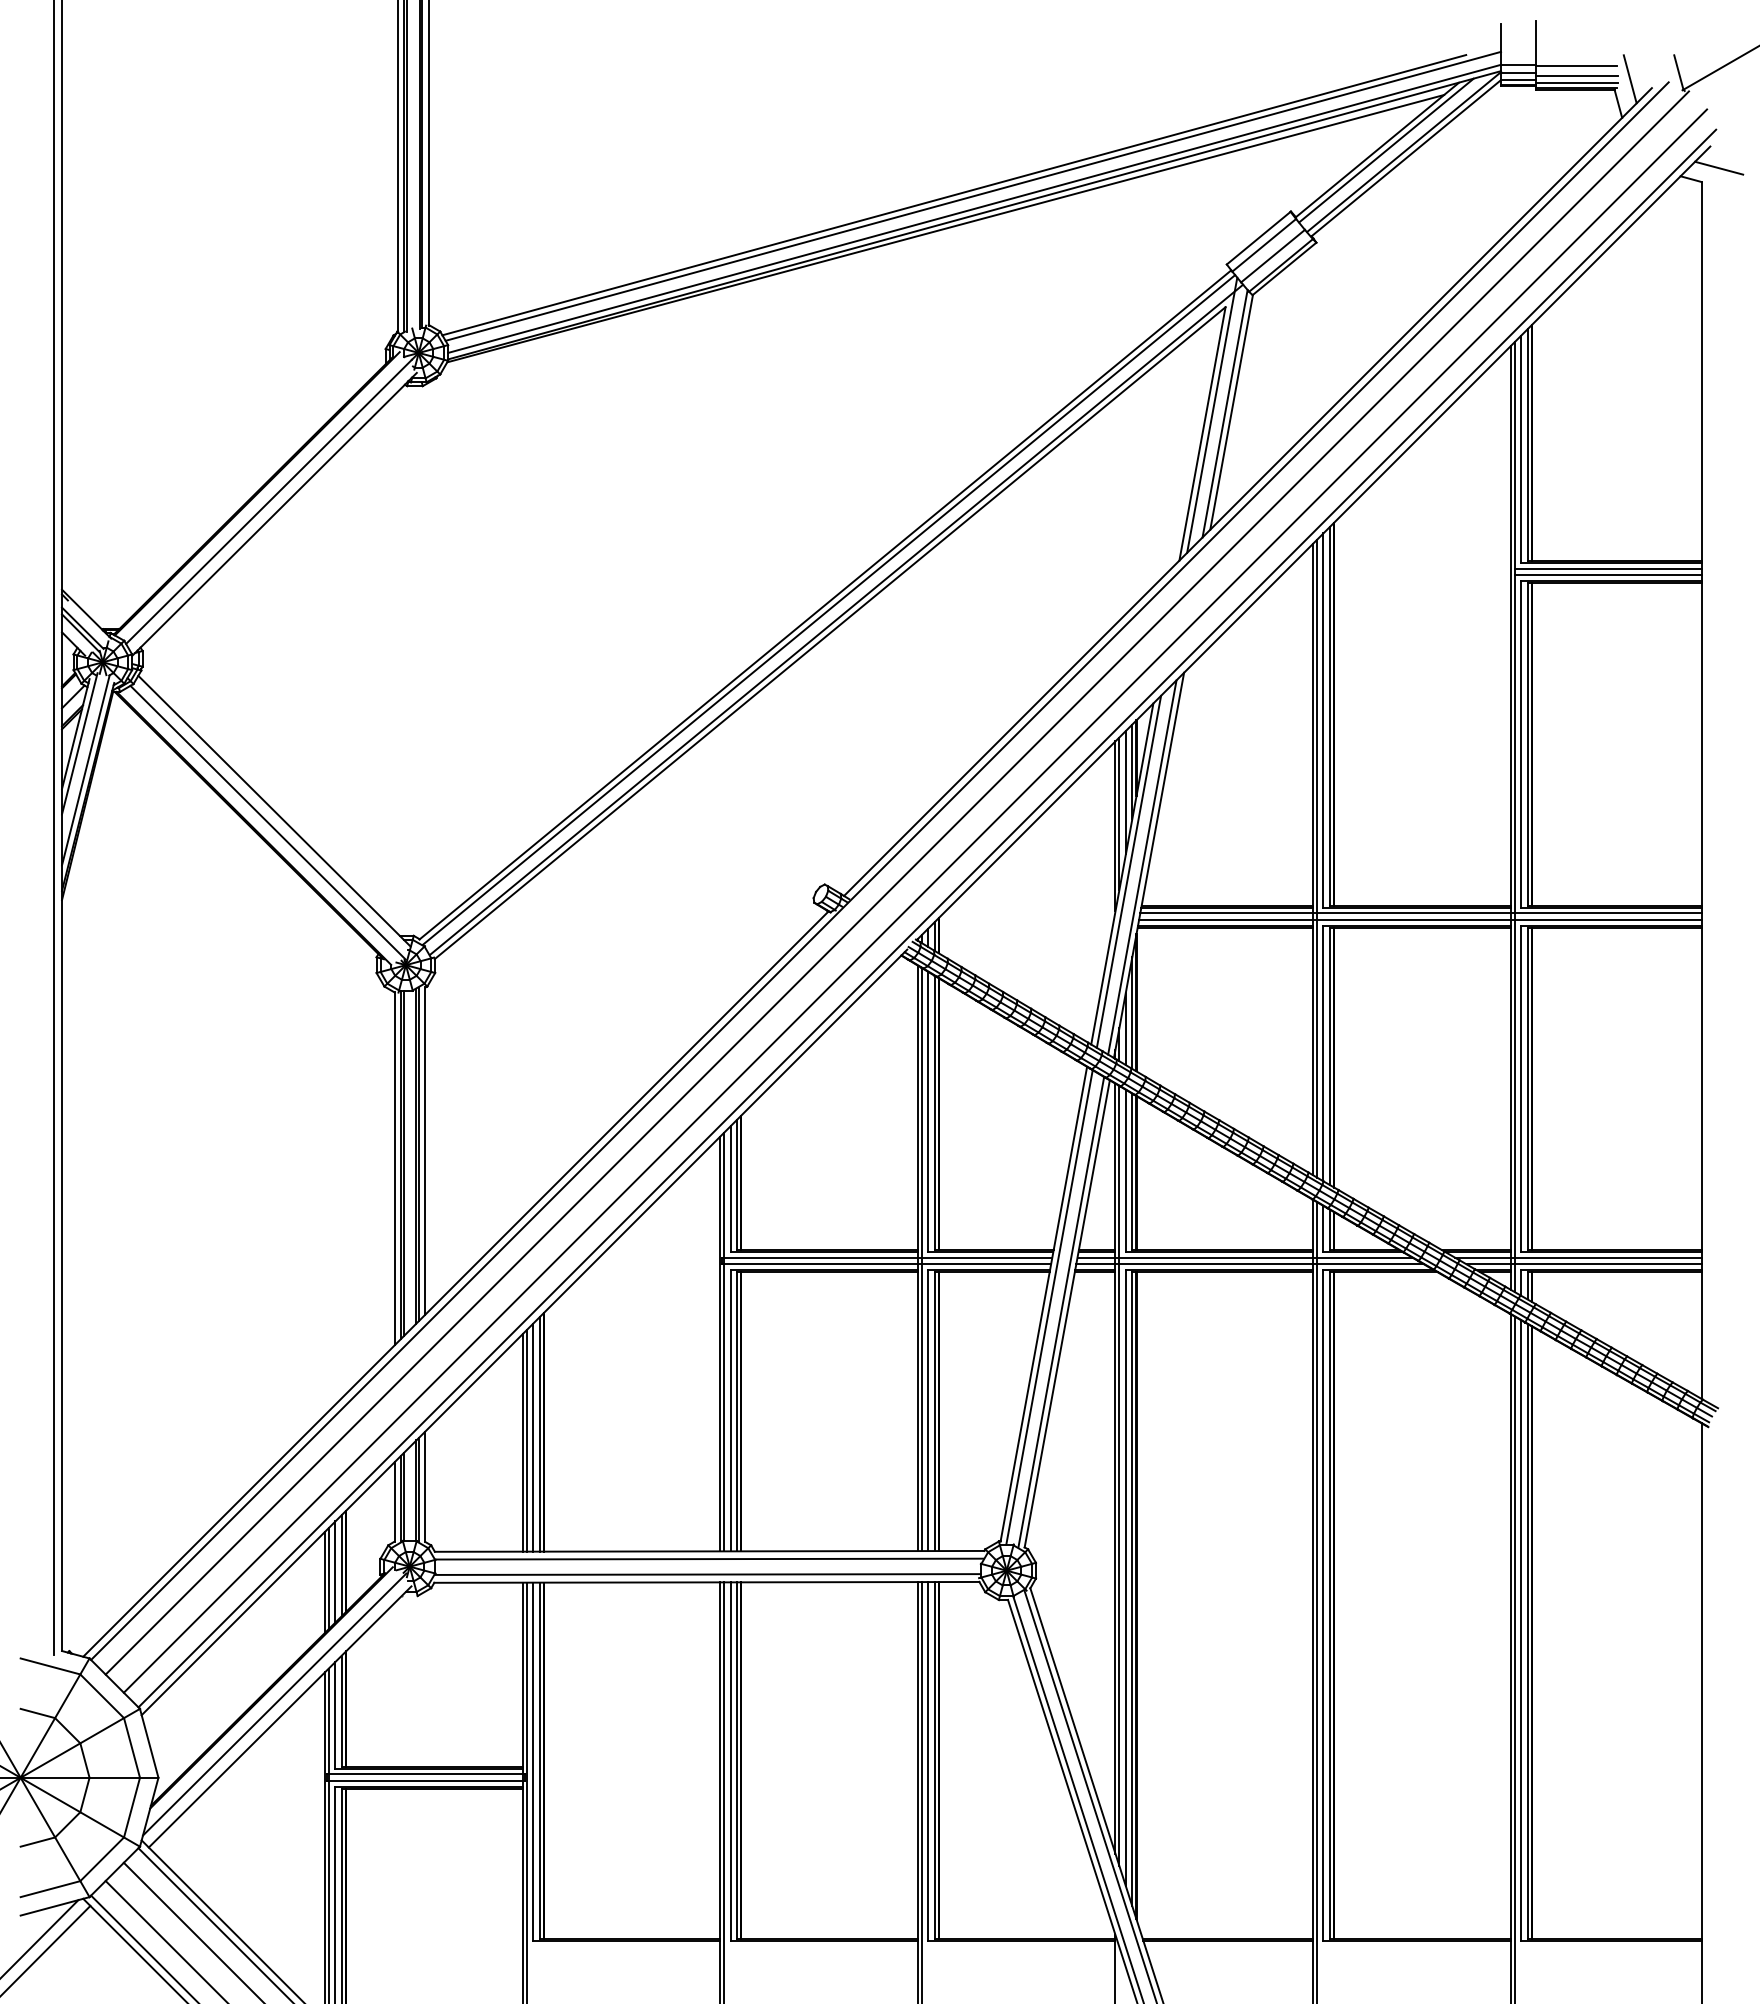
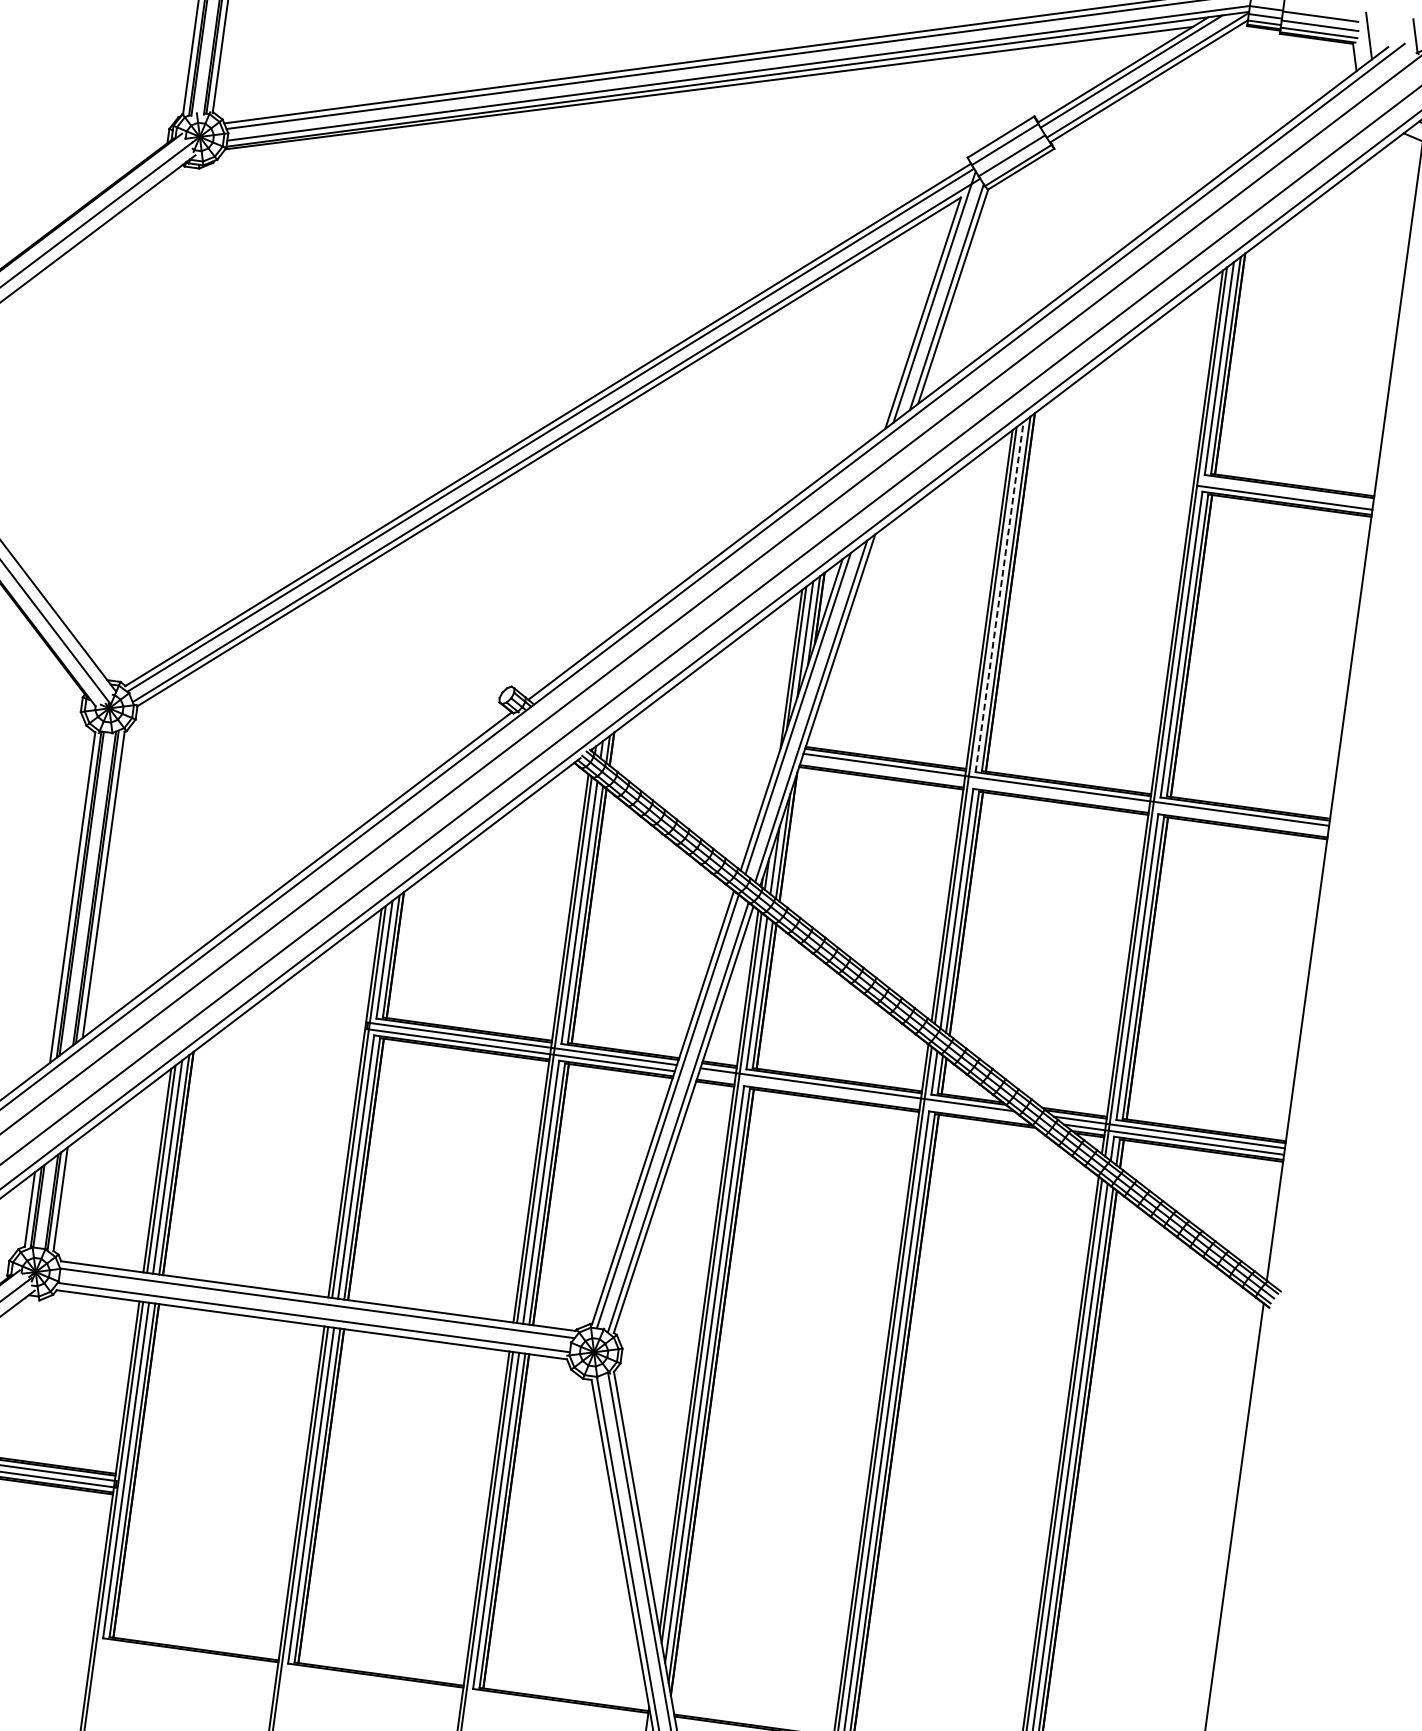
line: (1607, 568) -> (1285, 491), removed
line: (1323, 720) -> (999, 597), solid -> dashed
line: (1420, 919) -> (1064, 795), removed
line: (1250, 1264) -> (861, 1096), removed

